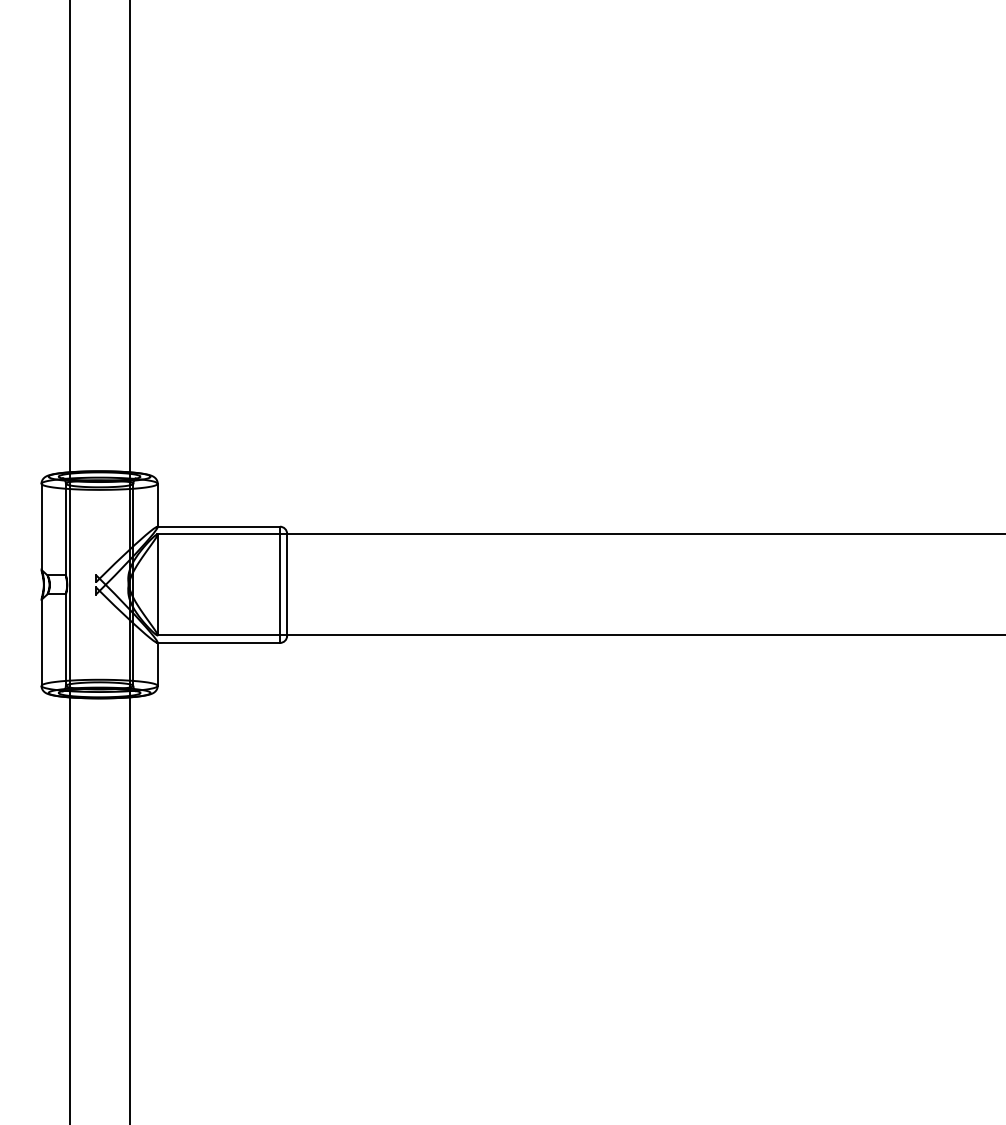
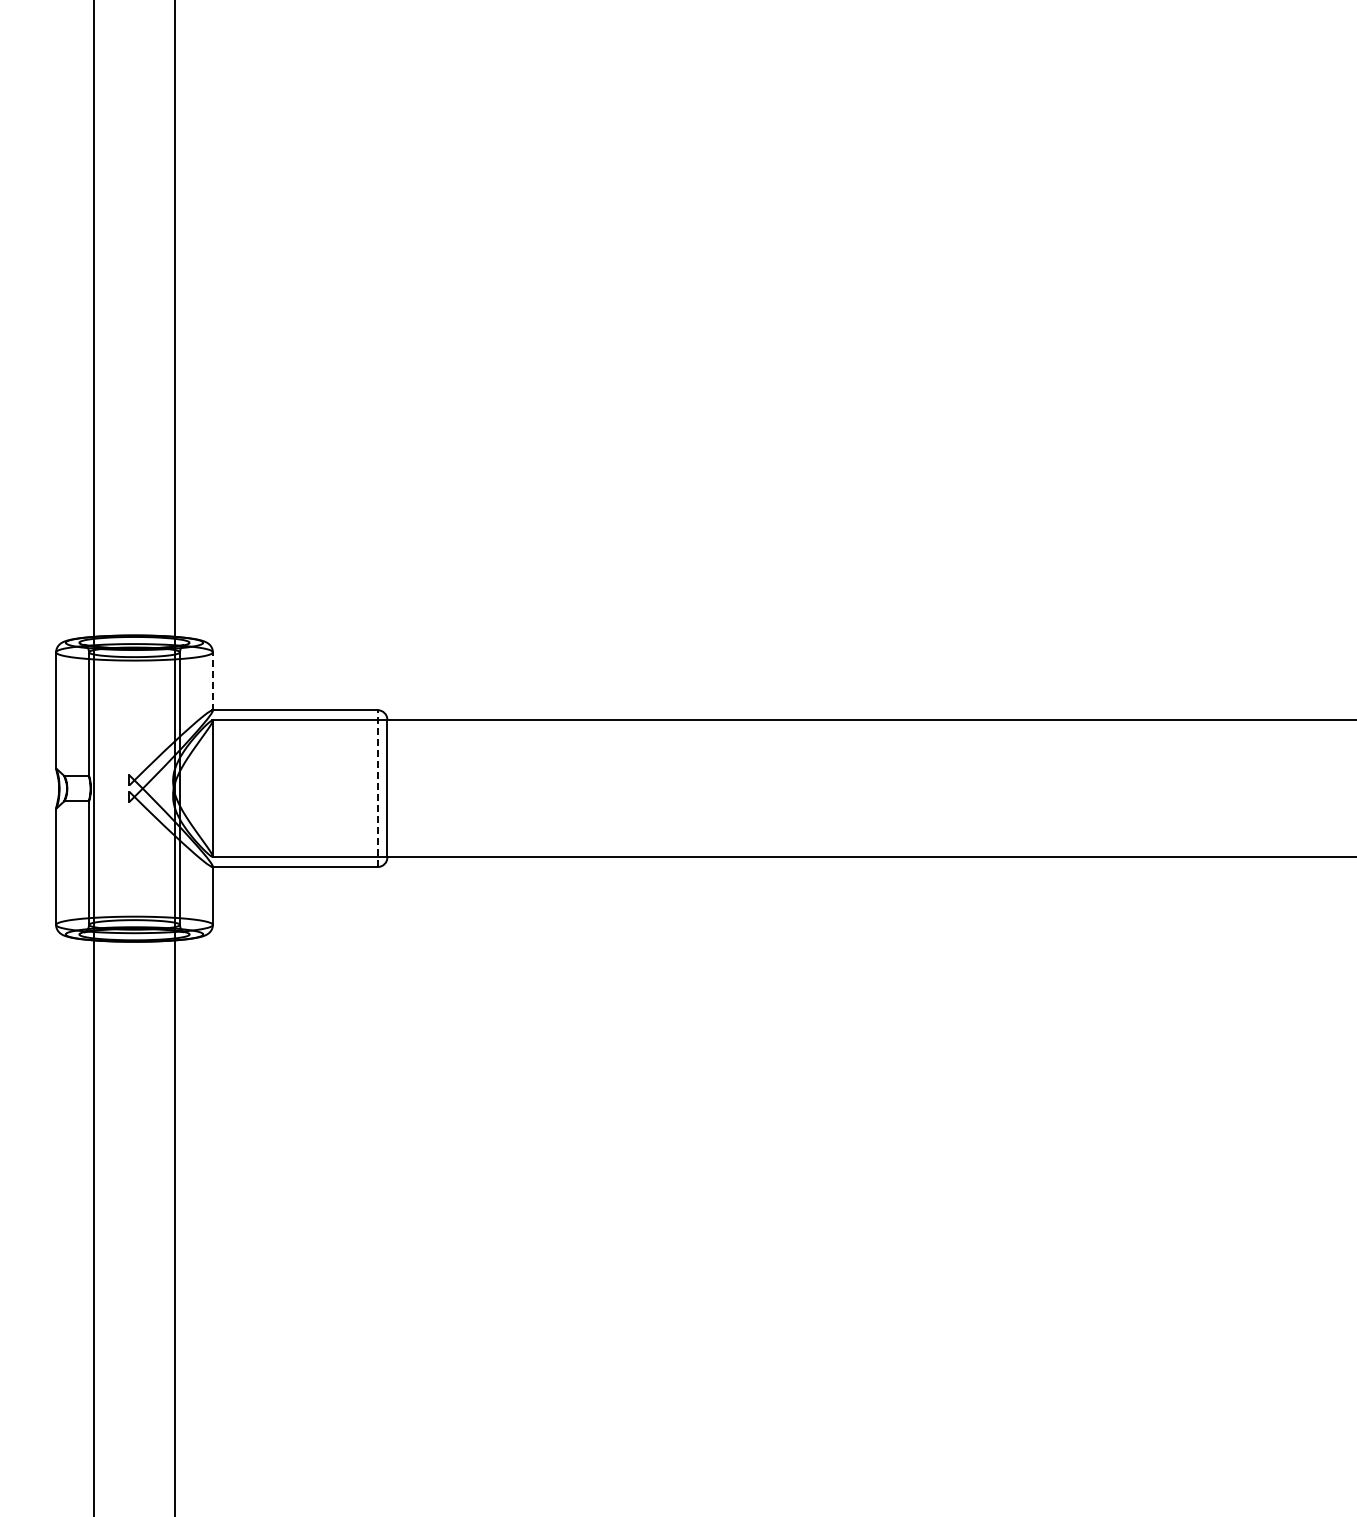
line: (157, 505) -> (212, 681), solid -> dashed
line: (279, 584) -> (377, 788), solid -> dashed

